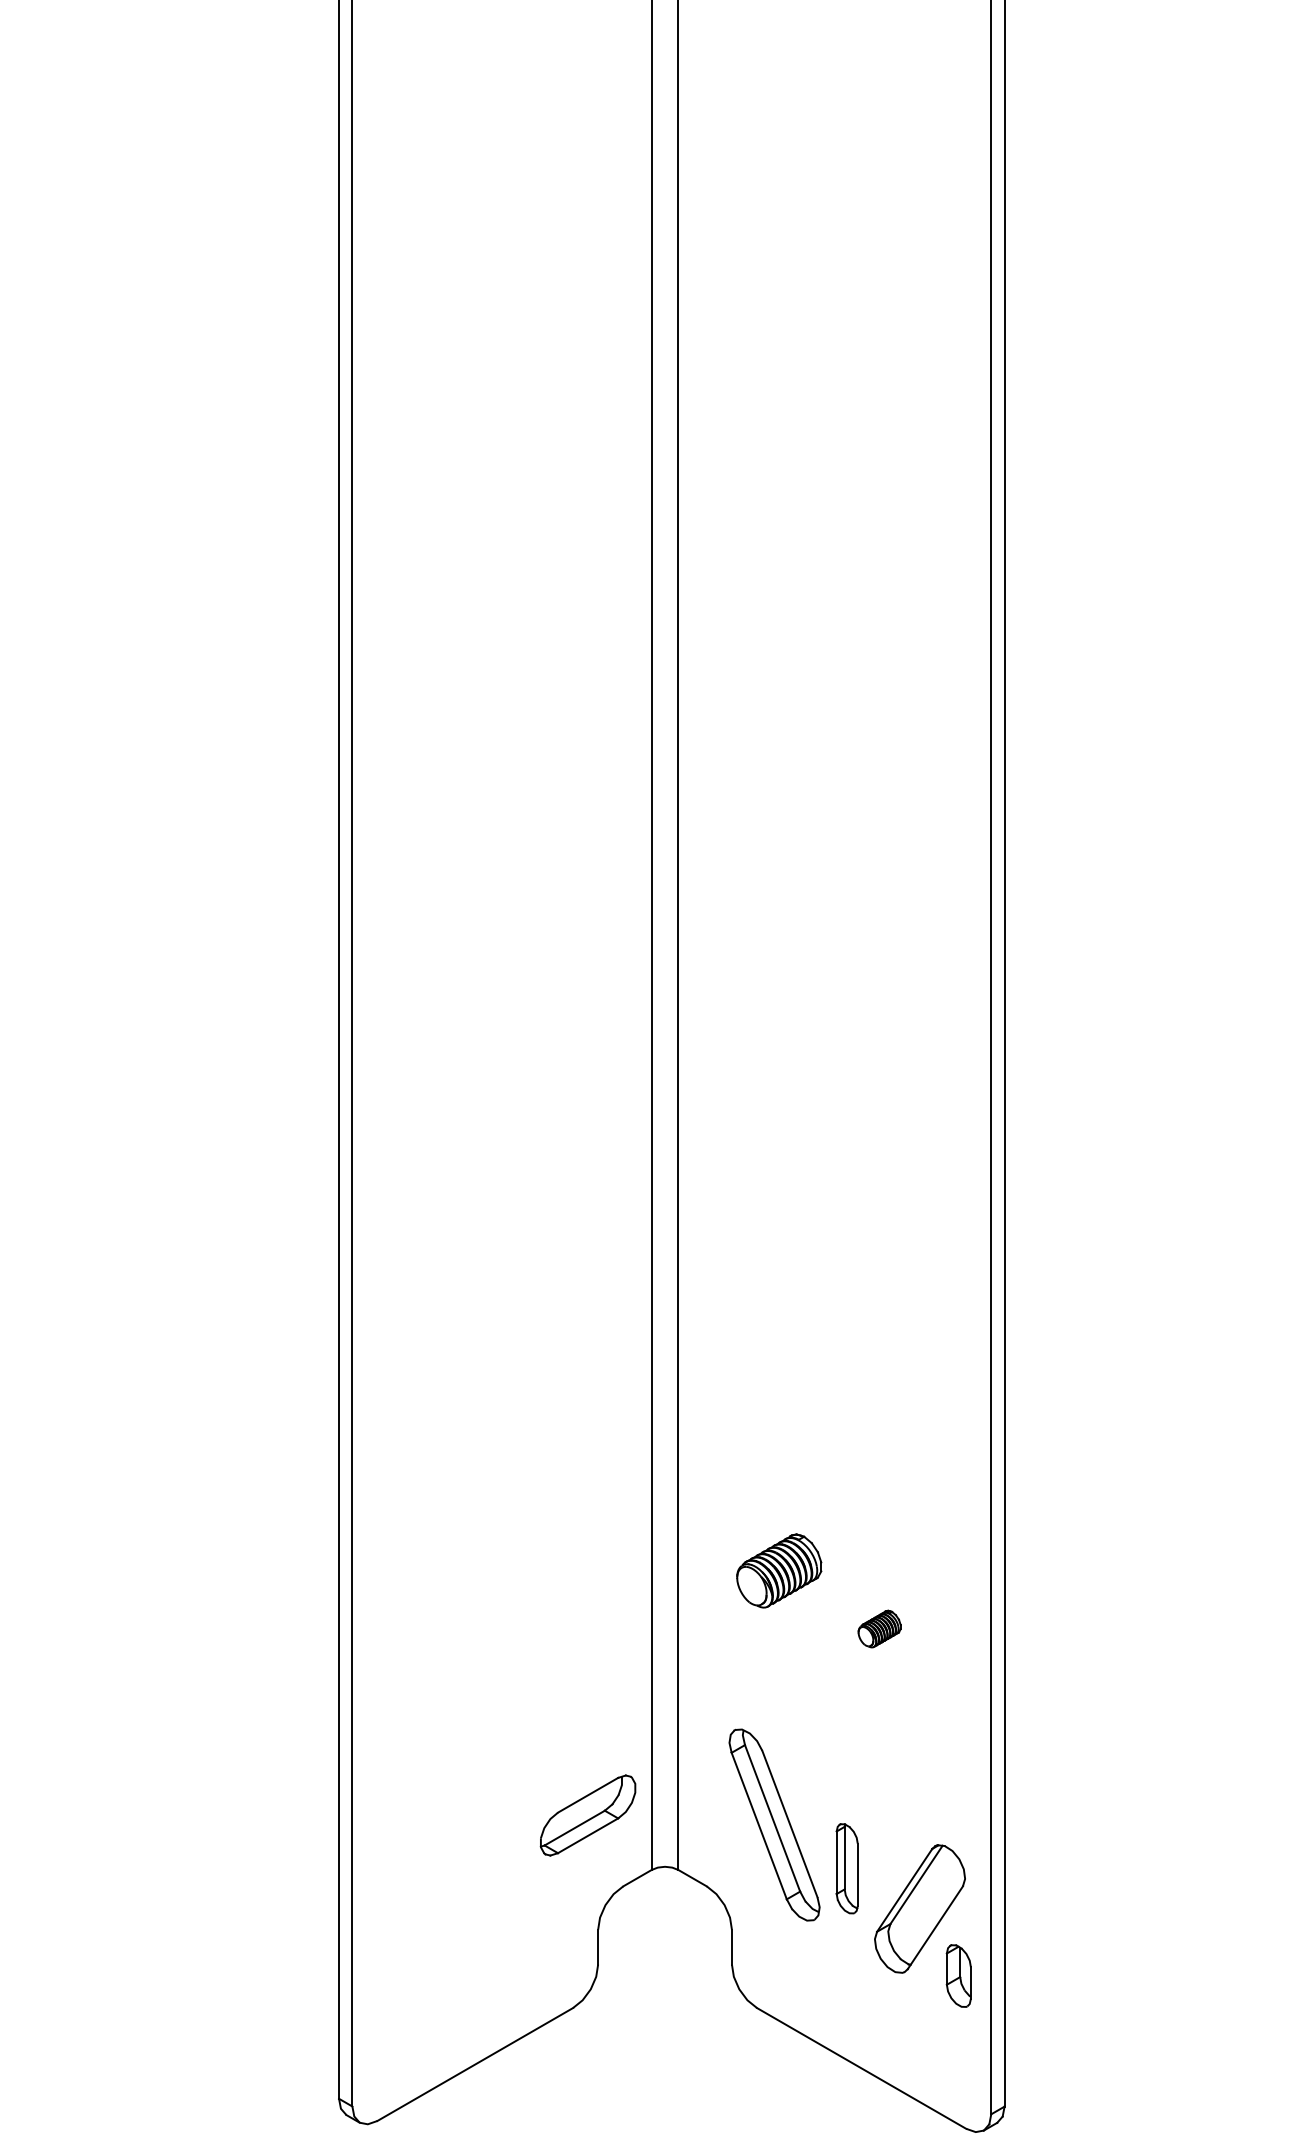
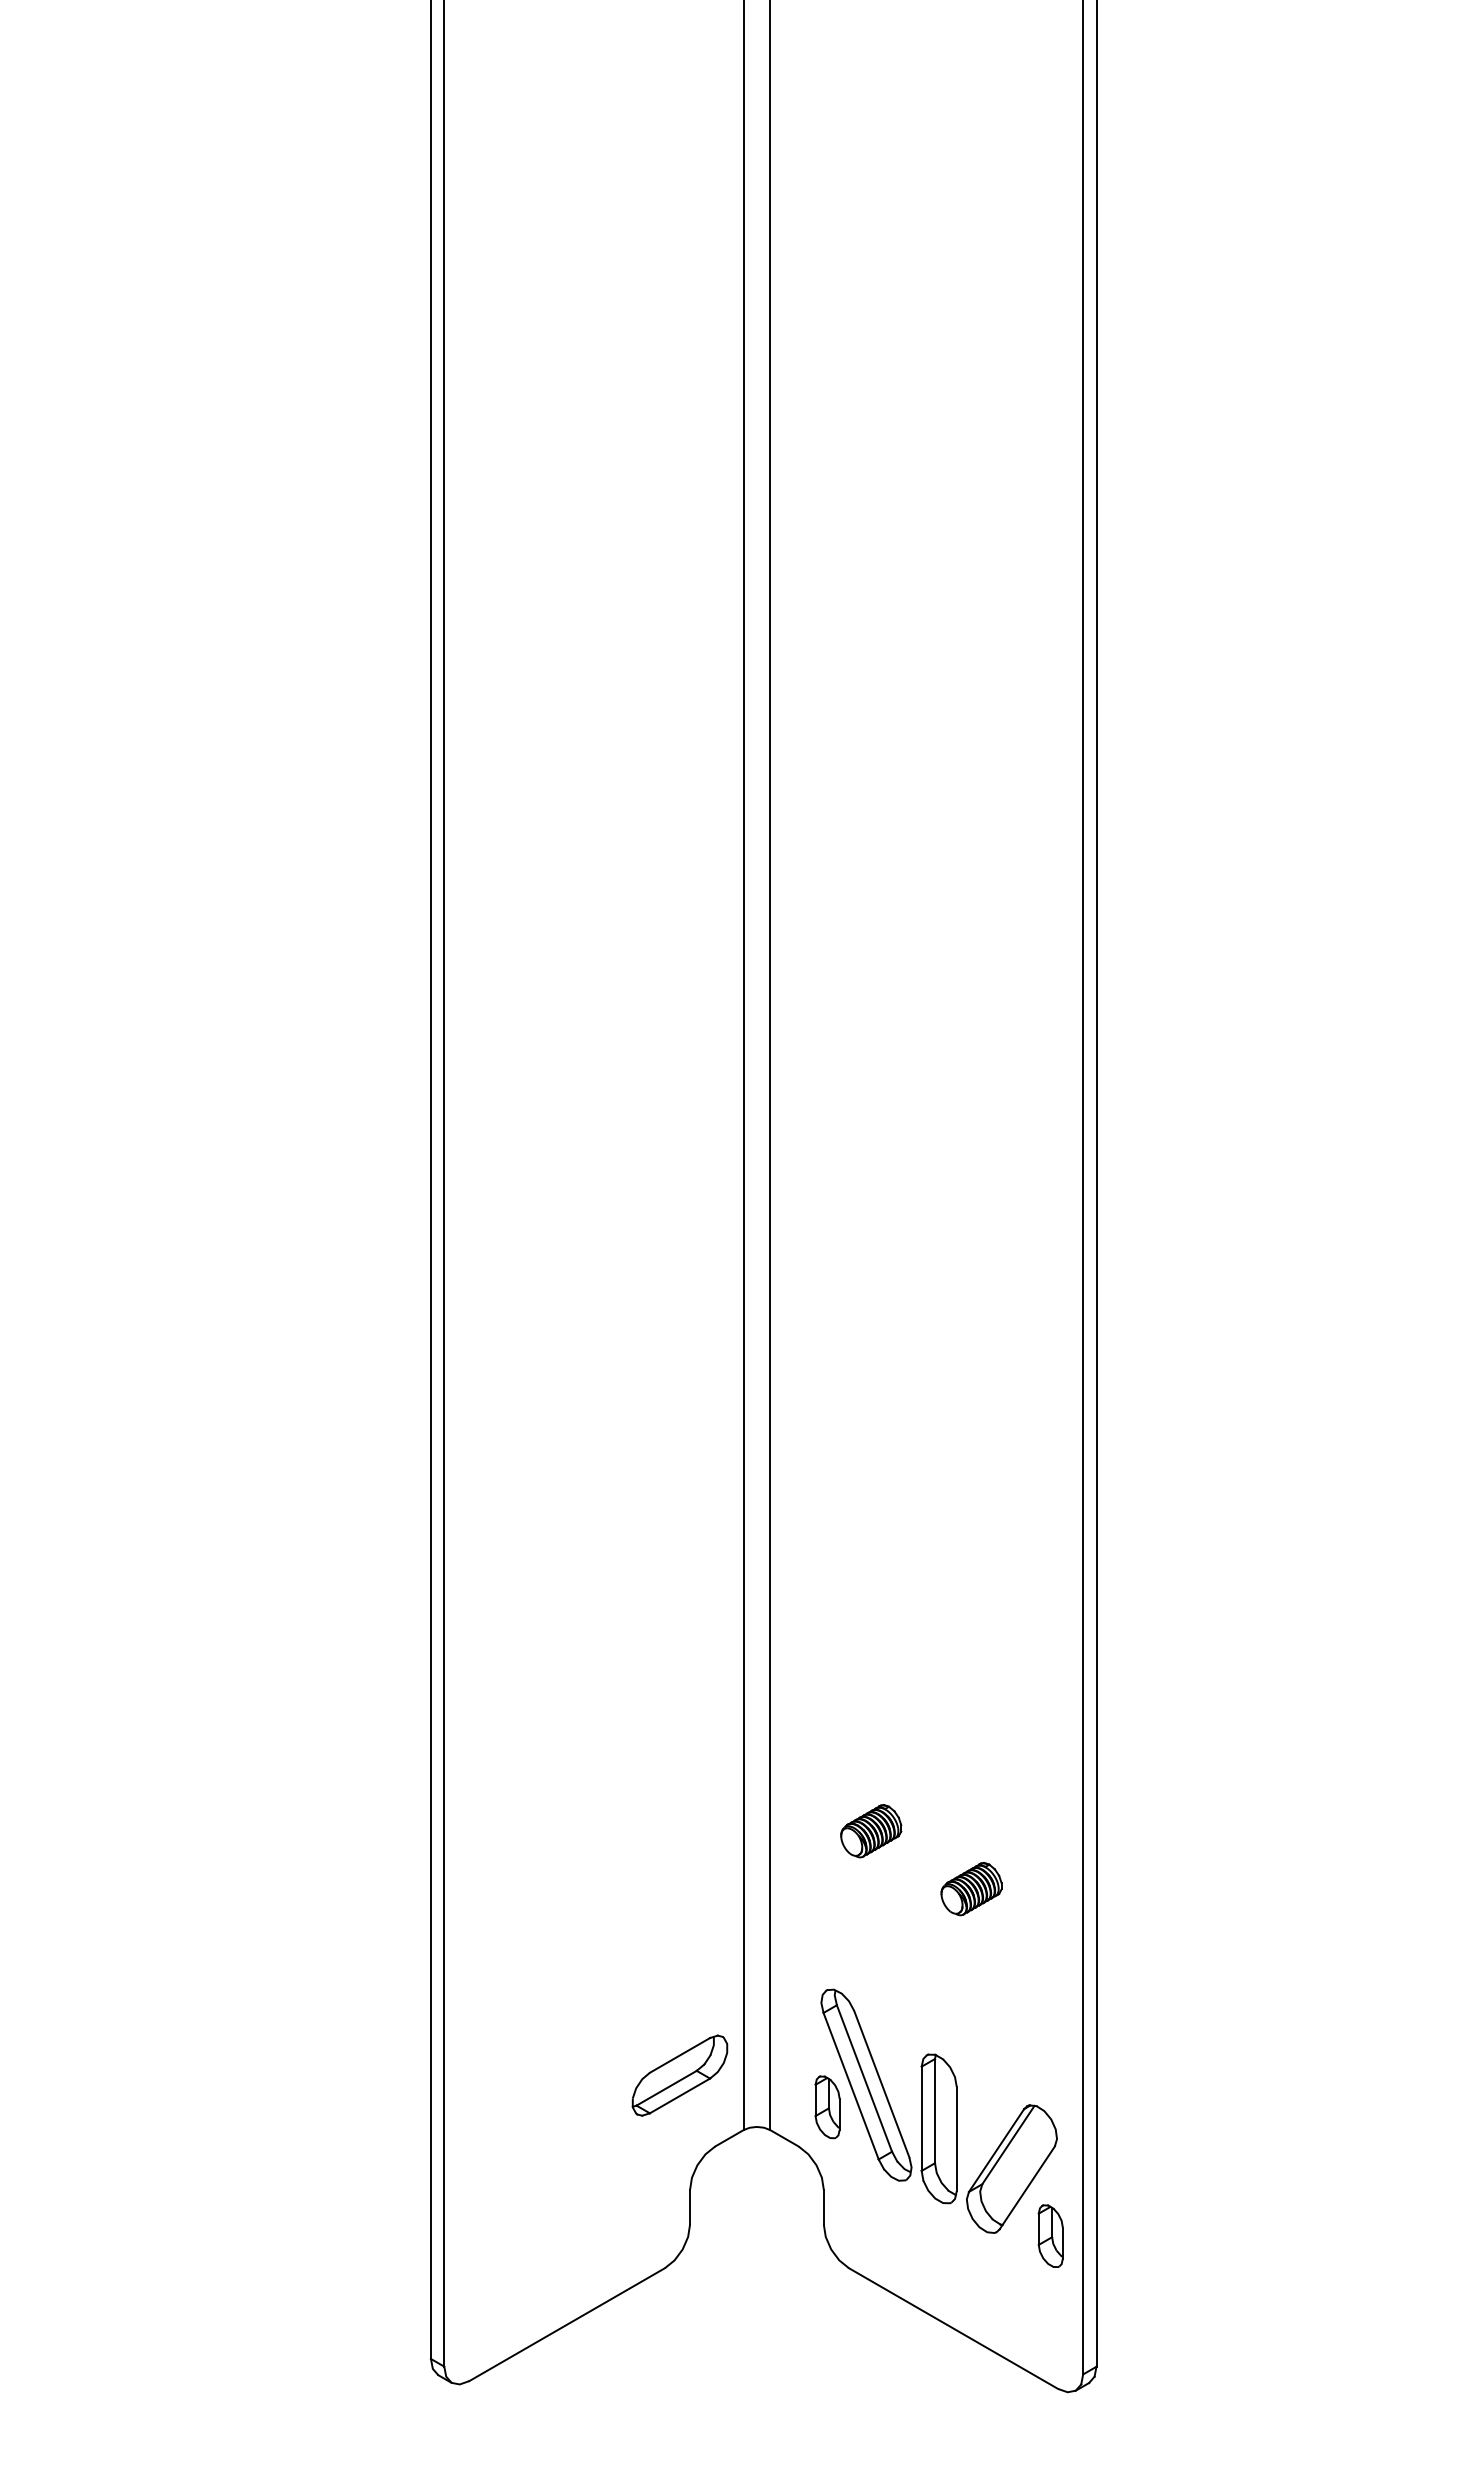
part: (779, 1571) -> (871, 1831), size x0.71
part: (879, 1629) -> (971, 1889), size x1.43
part: (735, 1847) -> (827, 2107), added
part: (846, 1868) -> (938, 2128), size x1.67

